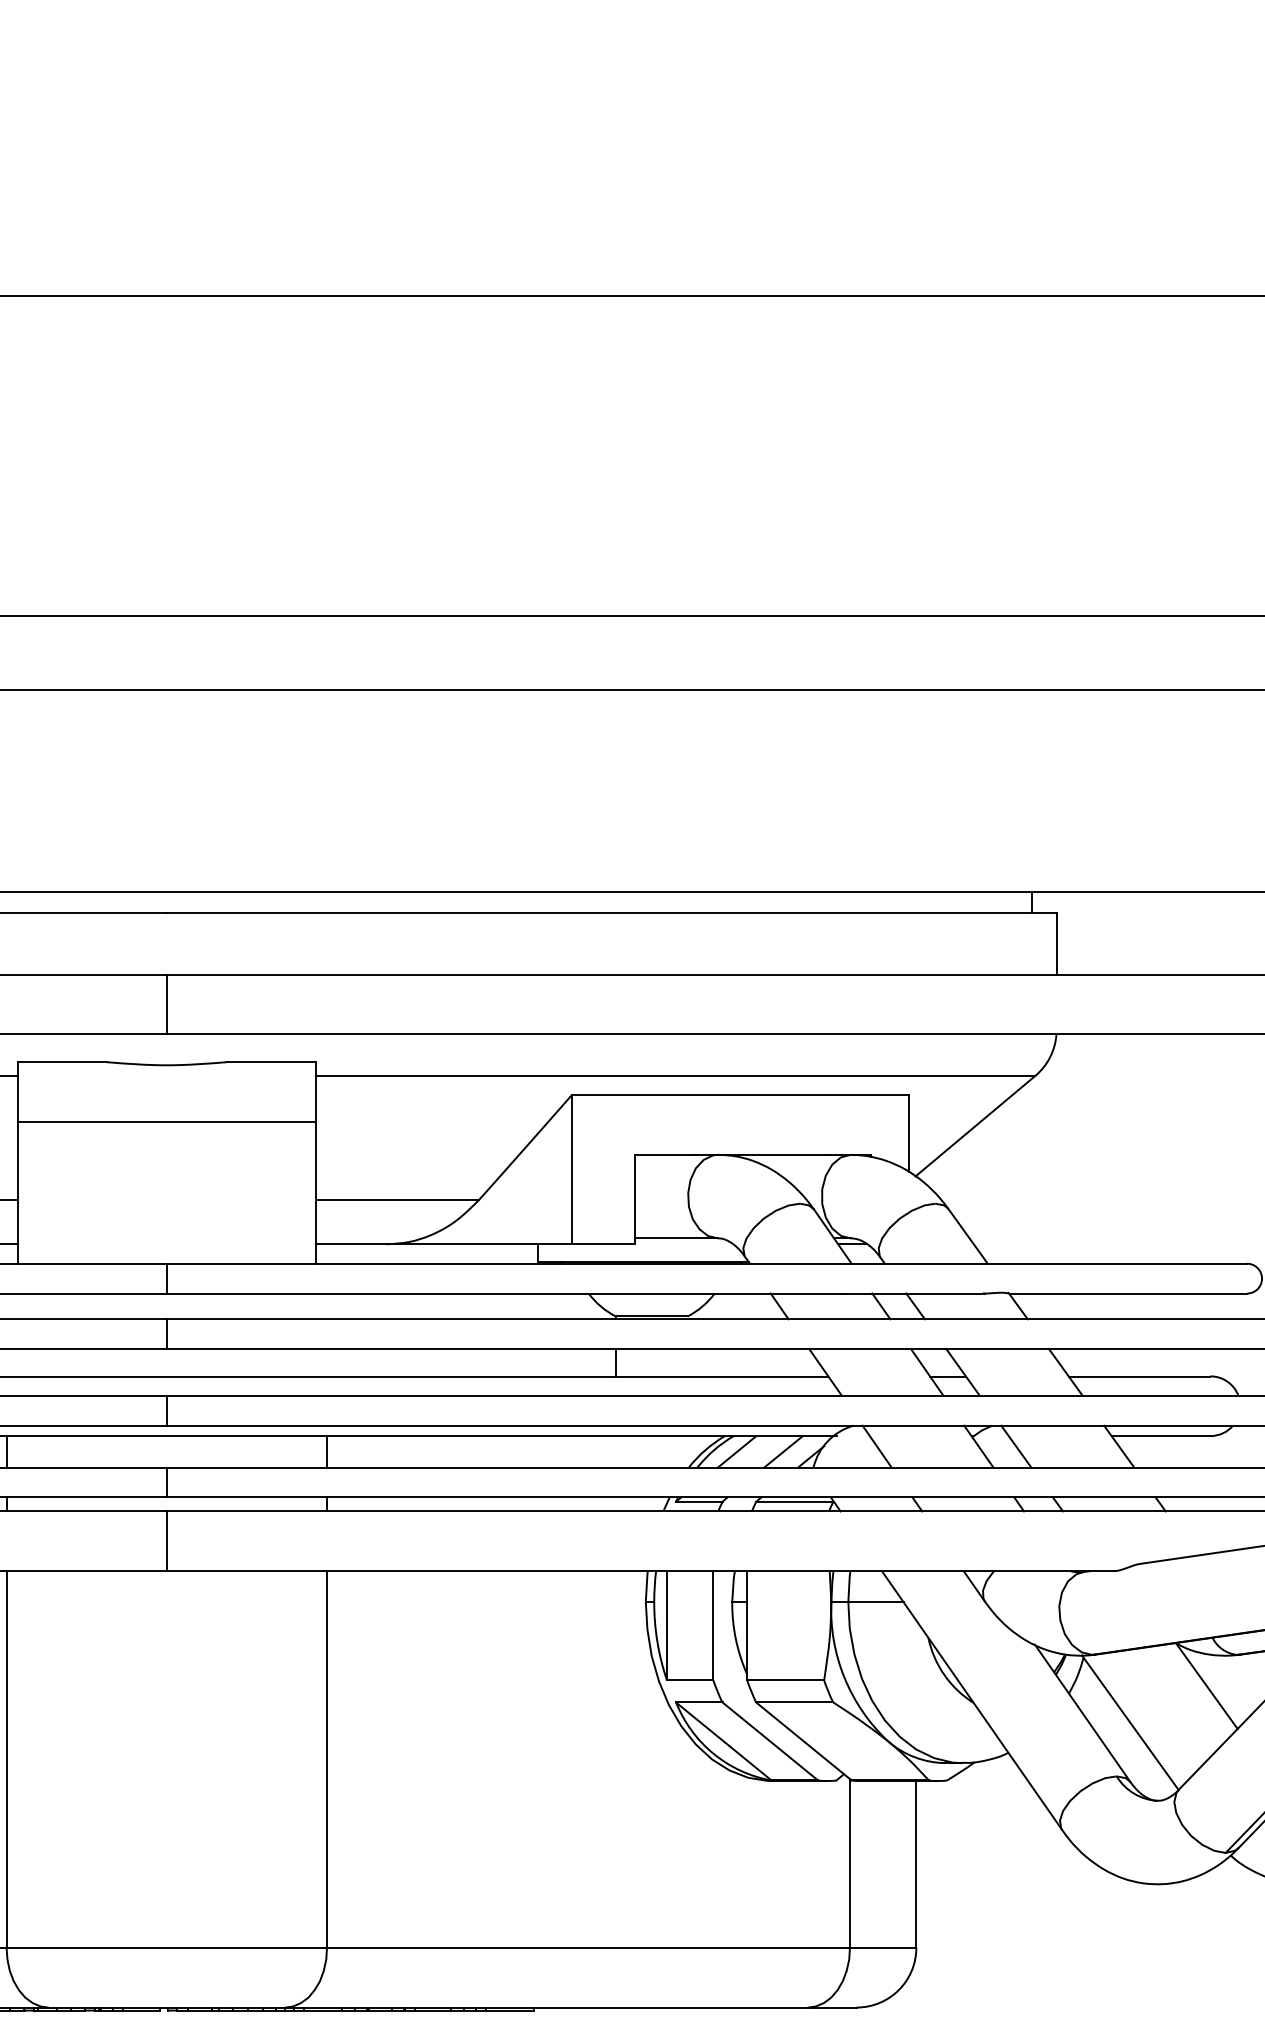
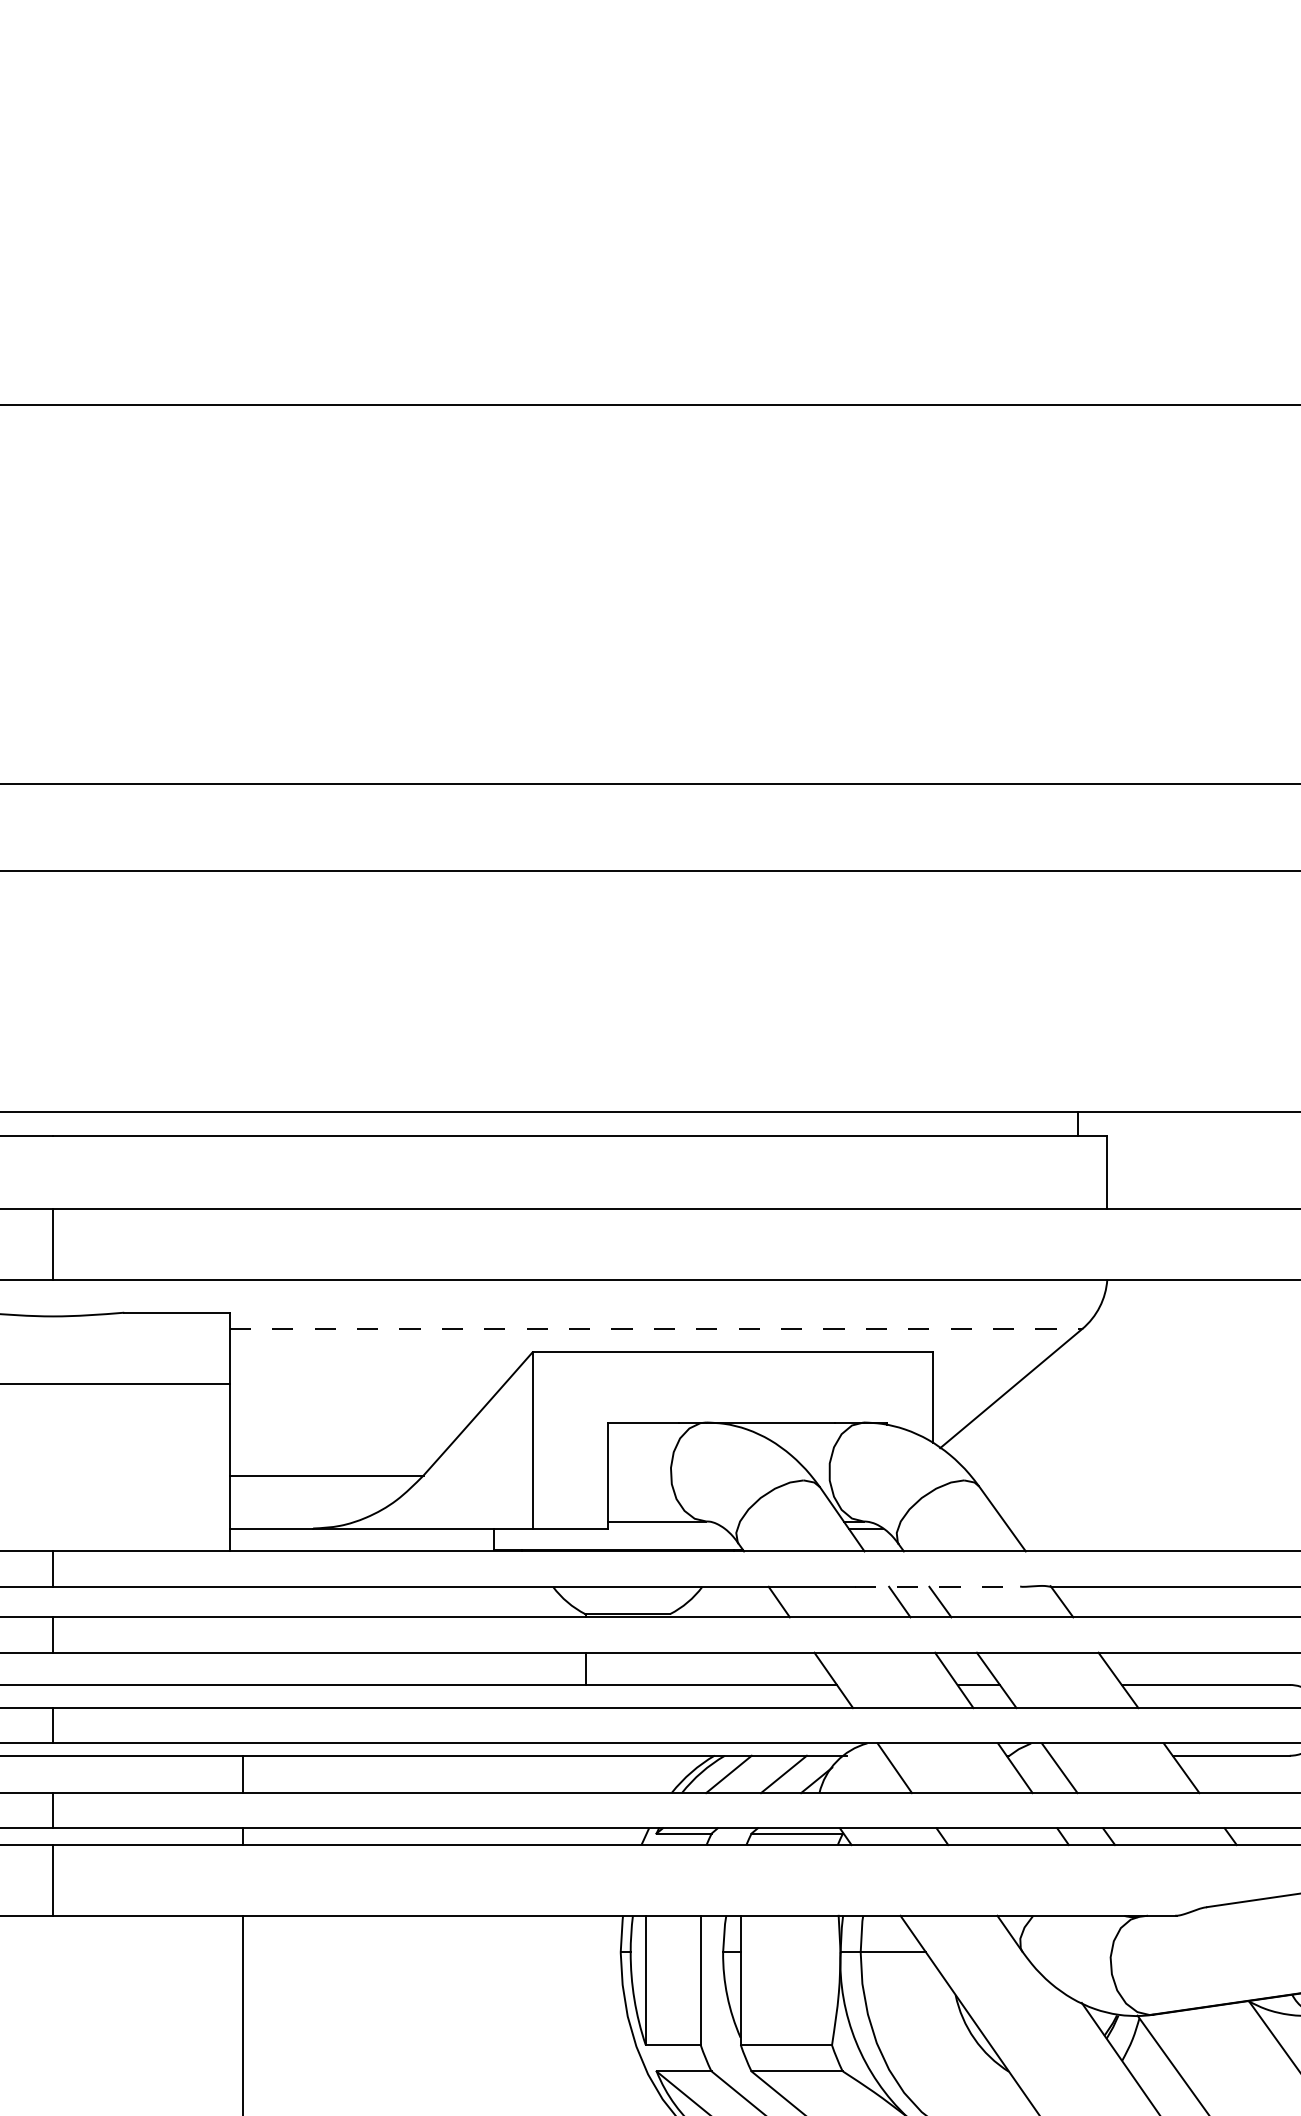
line: (675, 1075) -> (655, 1328), solid -> dashed
line: (913, 1293) -> (937, 1586), solid -> dashed

